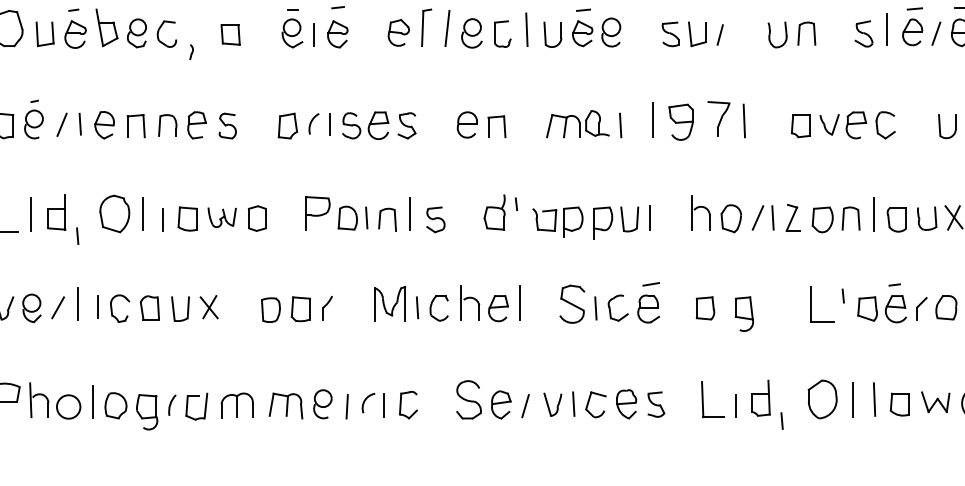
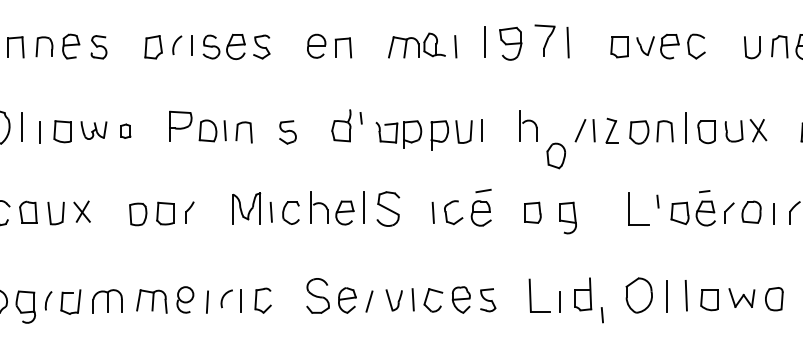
line: (410, 213) -> (264, 126), removed
part: (256, 218) -> (125, 131), size x0.6
part: (730, 218) -> (555, 155), moved
part: (572, 303) -> (388, 208), moved

